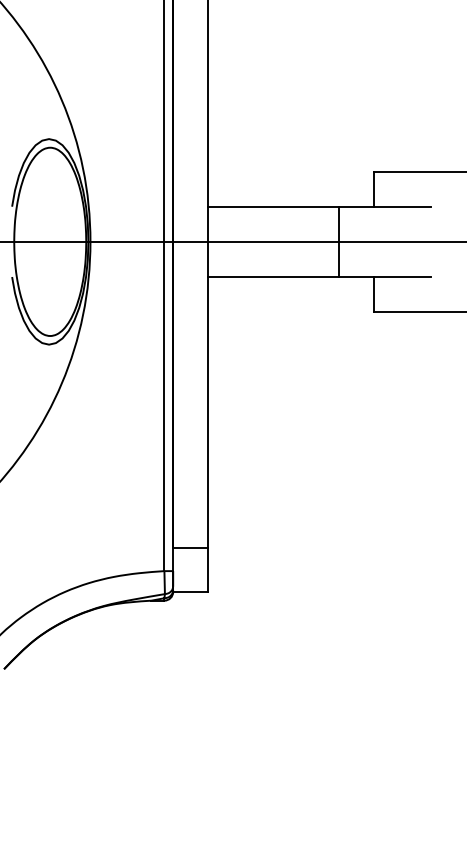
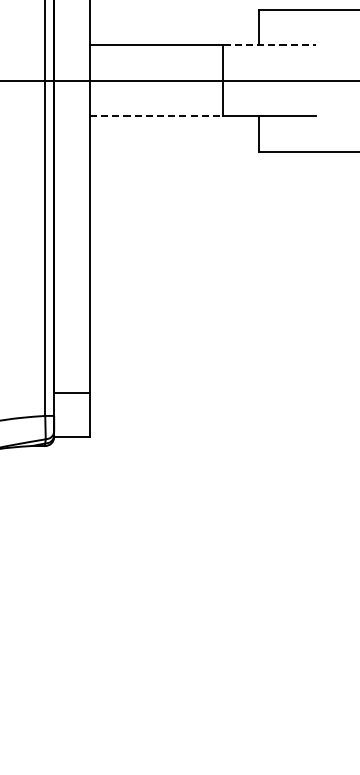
line: (384, 206) -> (269, 44), solid -> dashed
line: (273, 276) -> (156, 116), solid -> dashed

